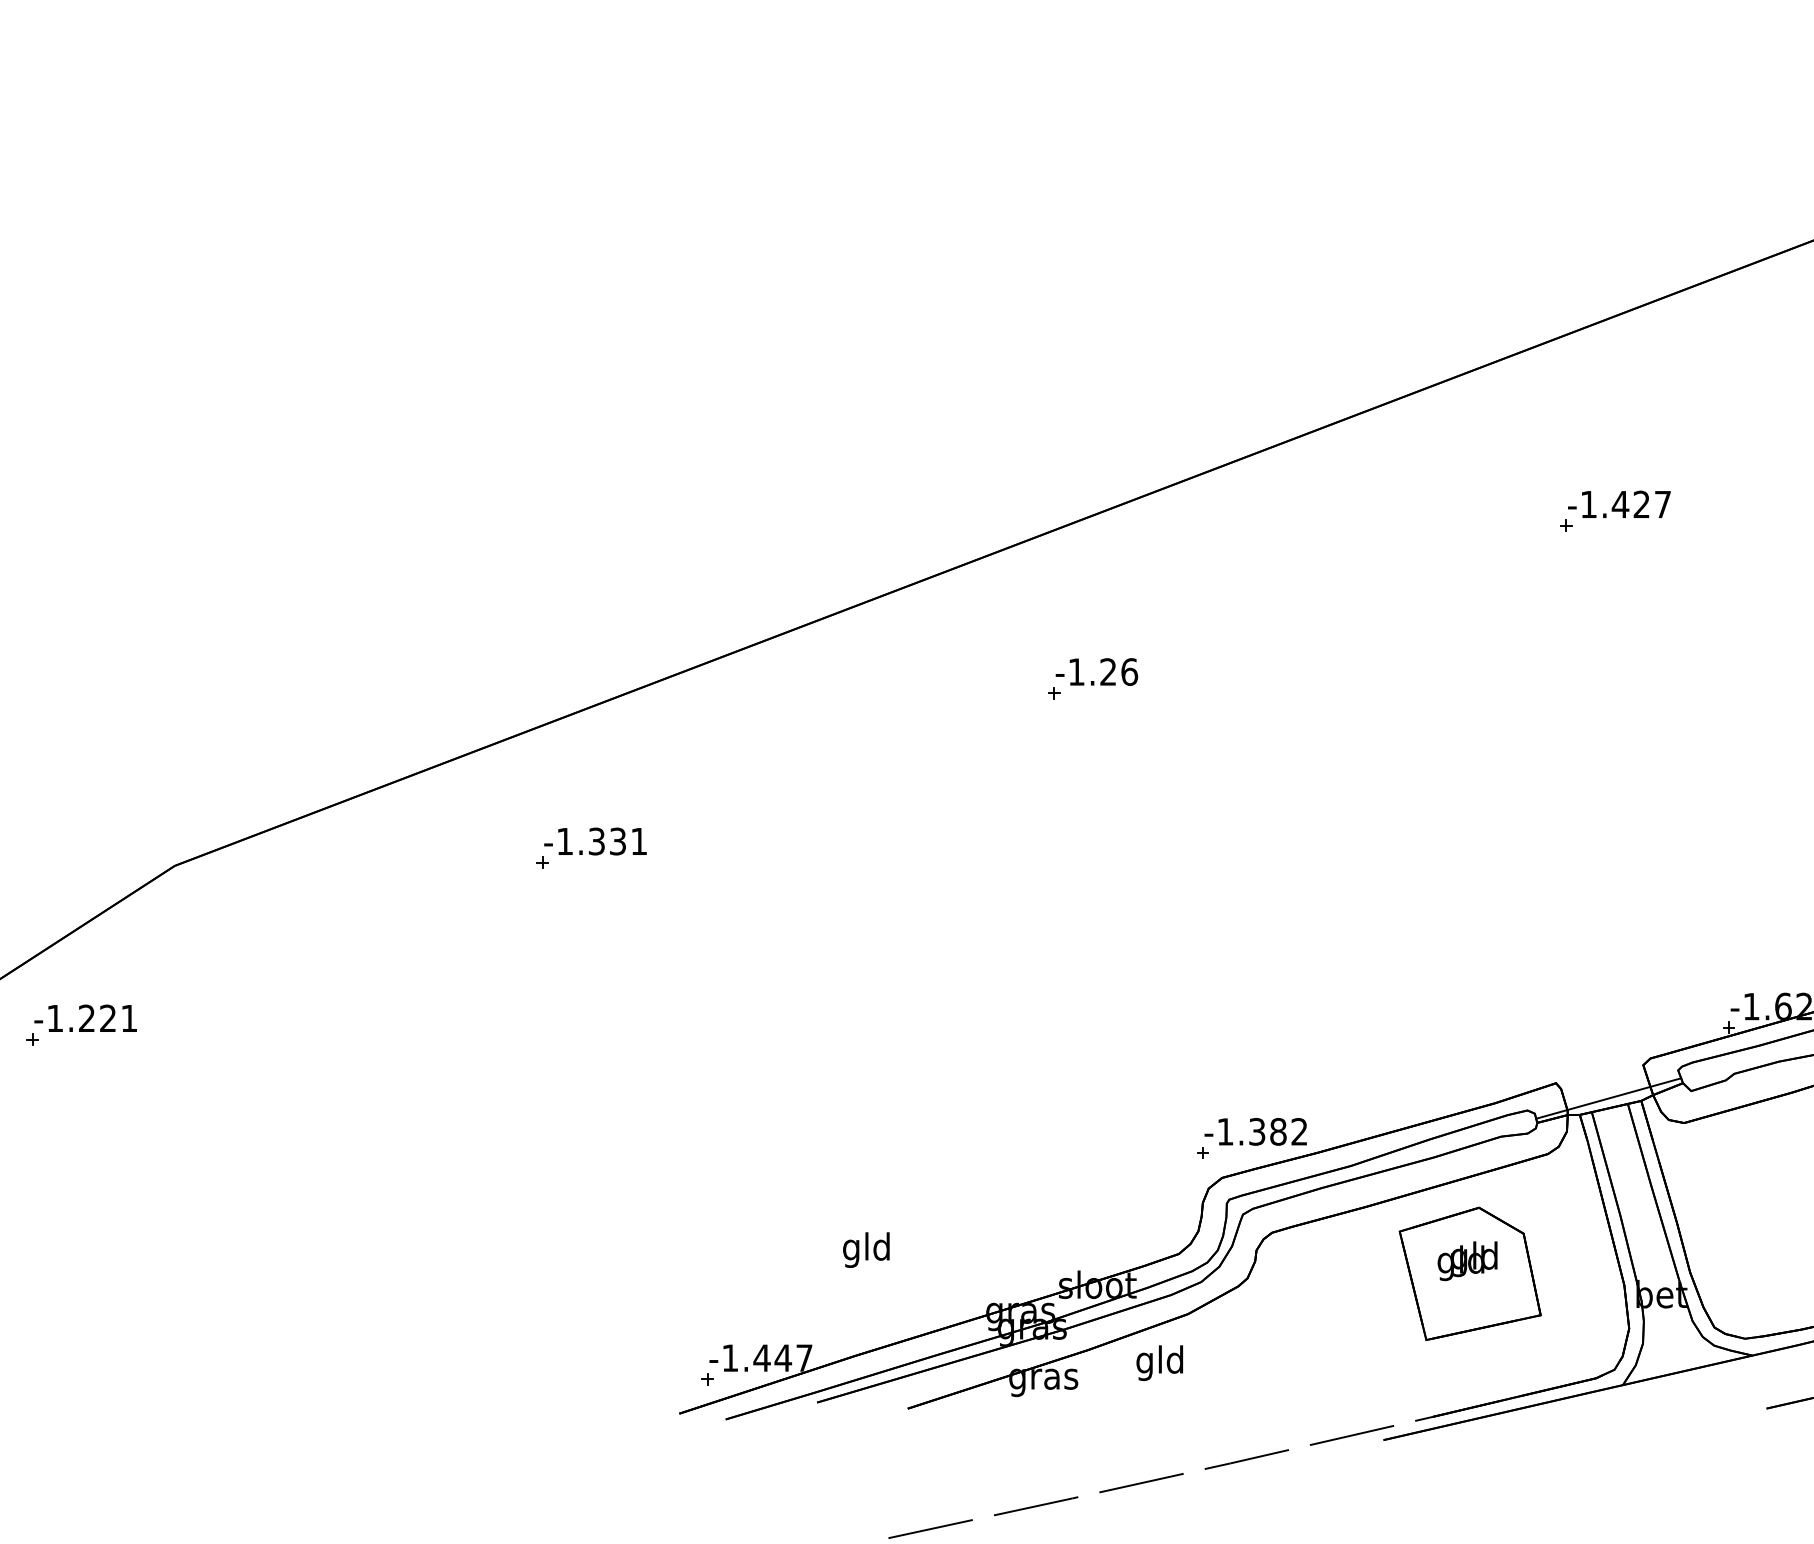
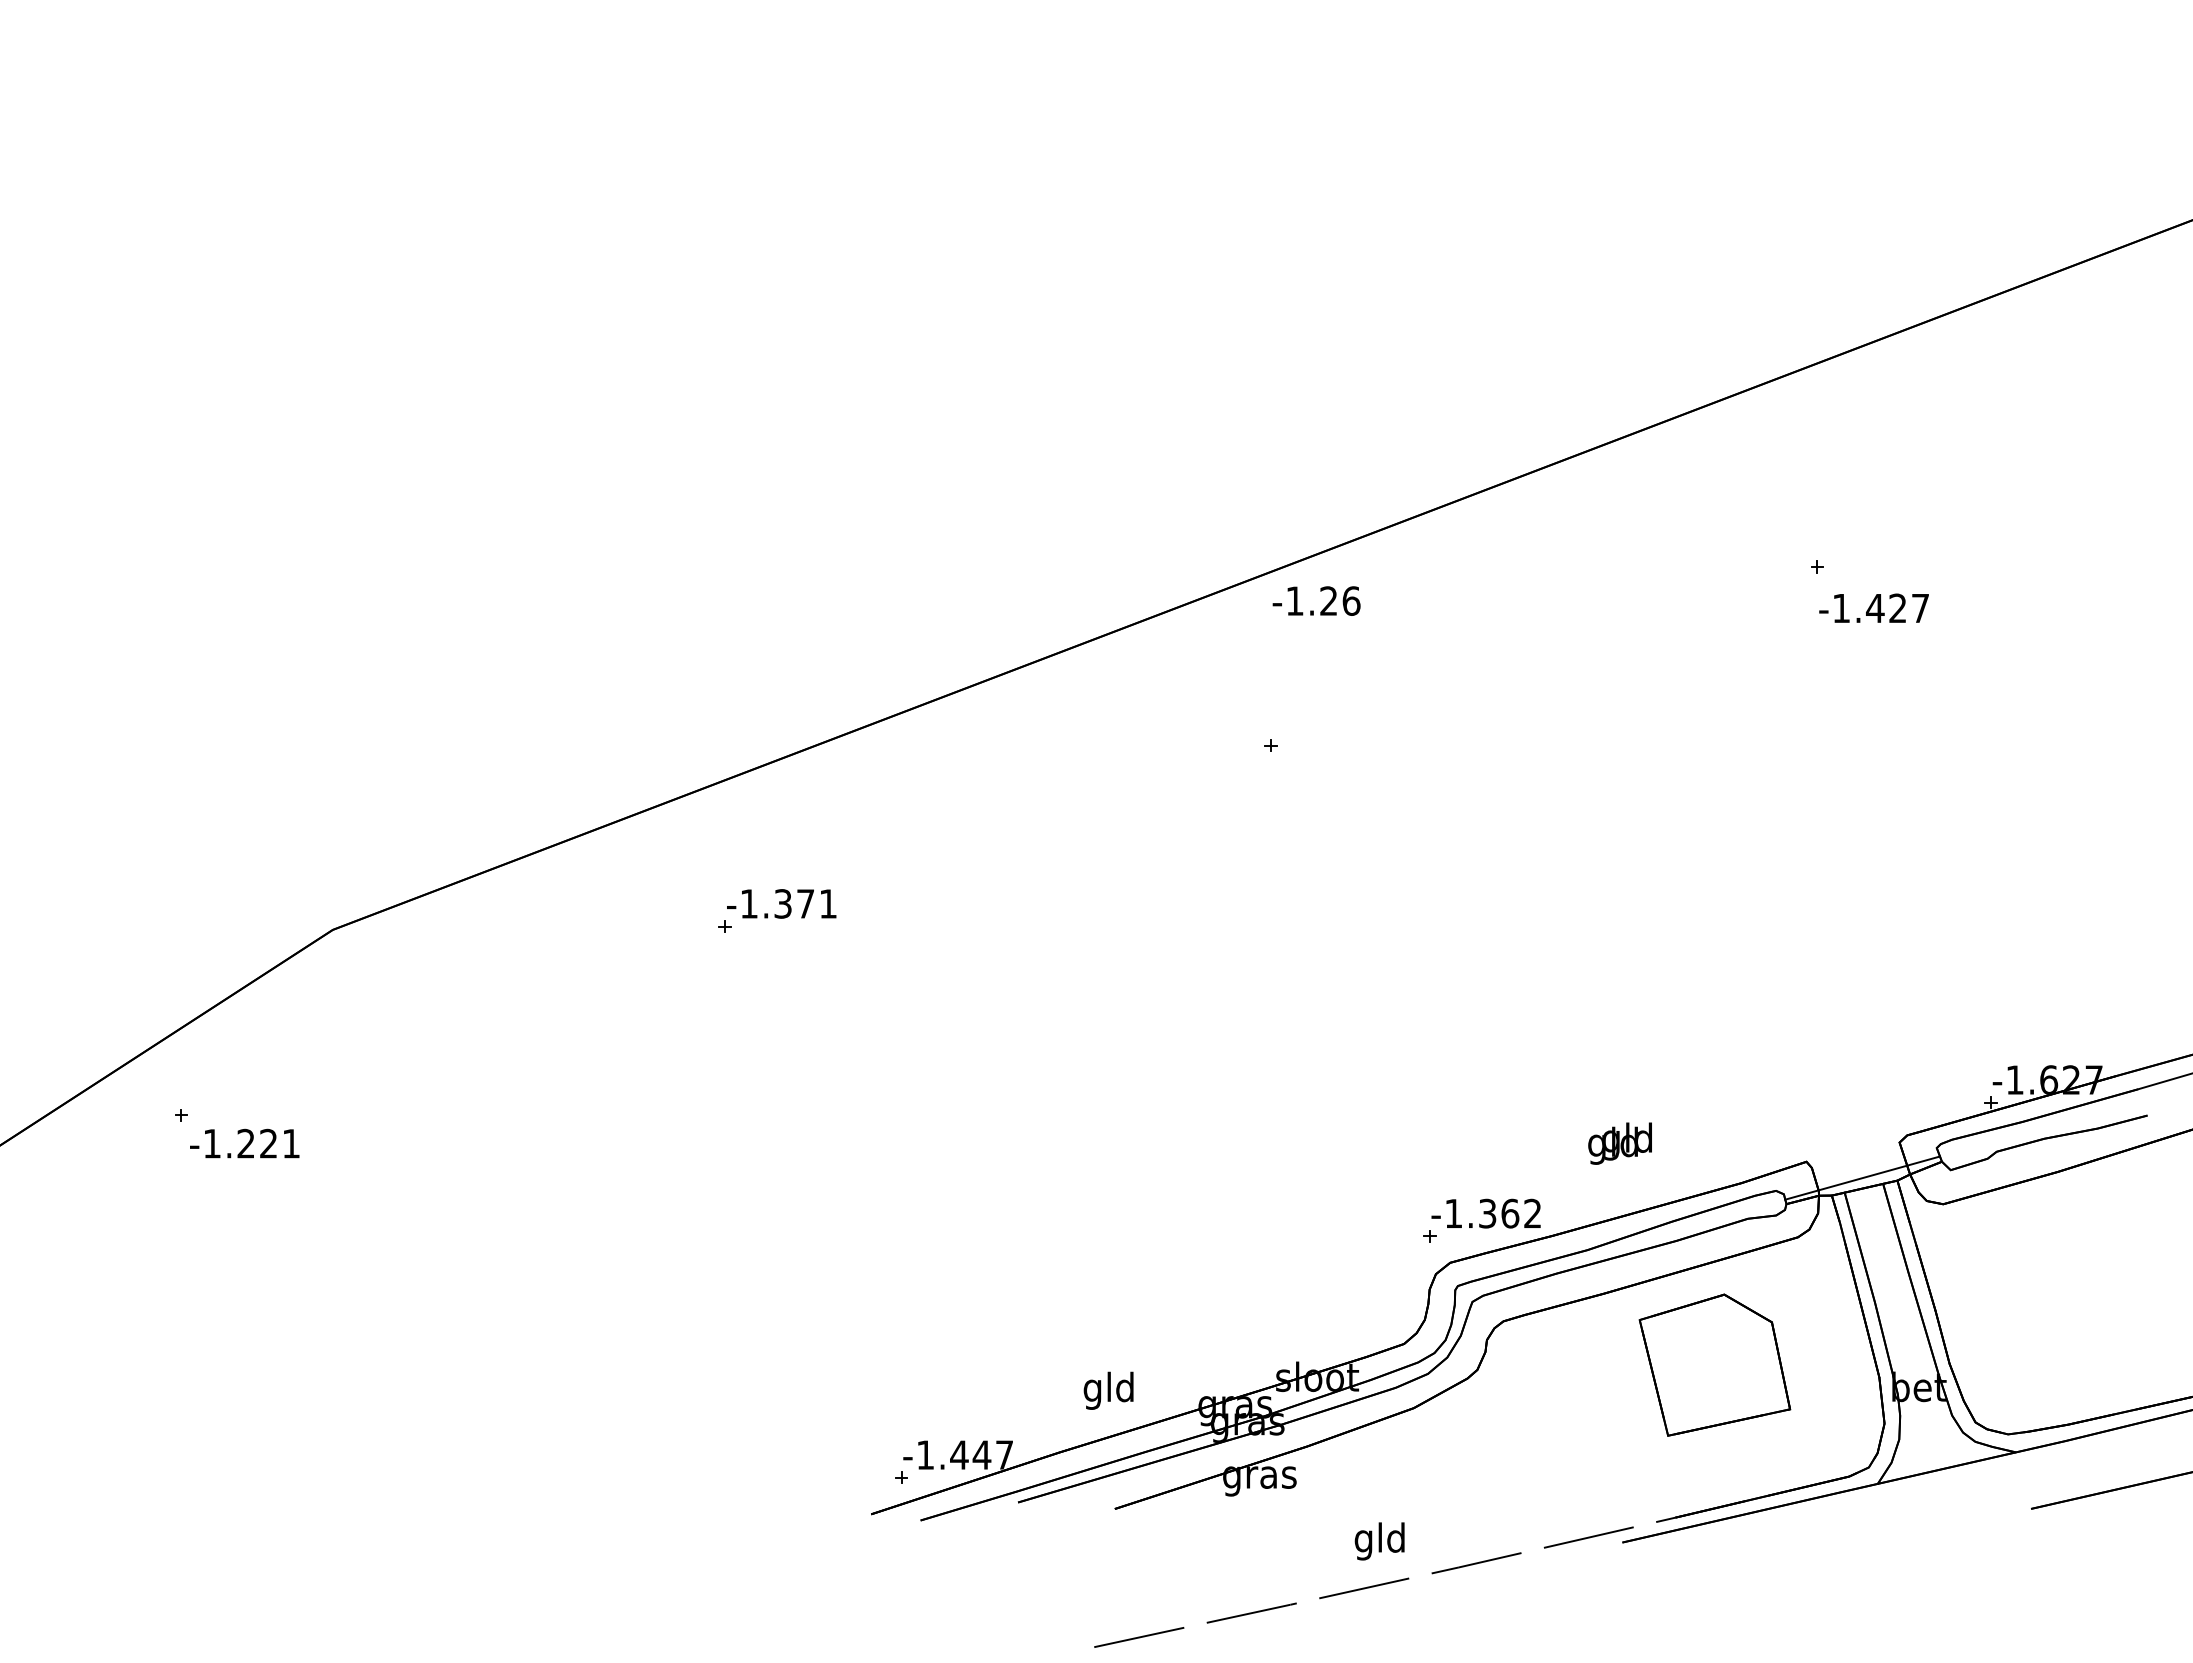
text: (1618, 503) -> (1873, 607), moved
text: (1096, 671) -> (1316, 600), moved
text: (617, 841) -> (805, 903), -1.331 -> -1.371
text: (85, 1018) -> (244, 1143), moved
text: (1278, 1131) -> (1510, 1213), -1.382 -> -1.362
text: (866, 1249) -> (1108, 1390), moved
text: (1467, 1261) -> (1619, 1143), moved
text: (1159, 1363) -> (1379, 1541), moved

